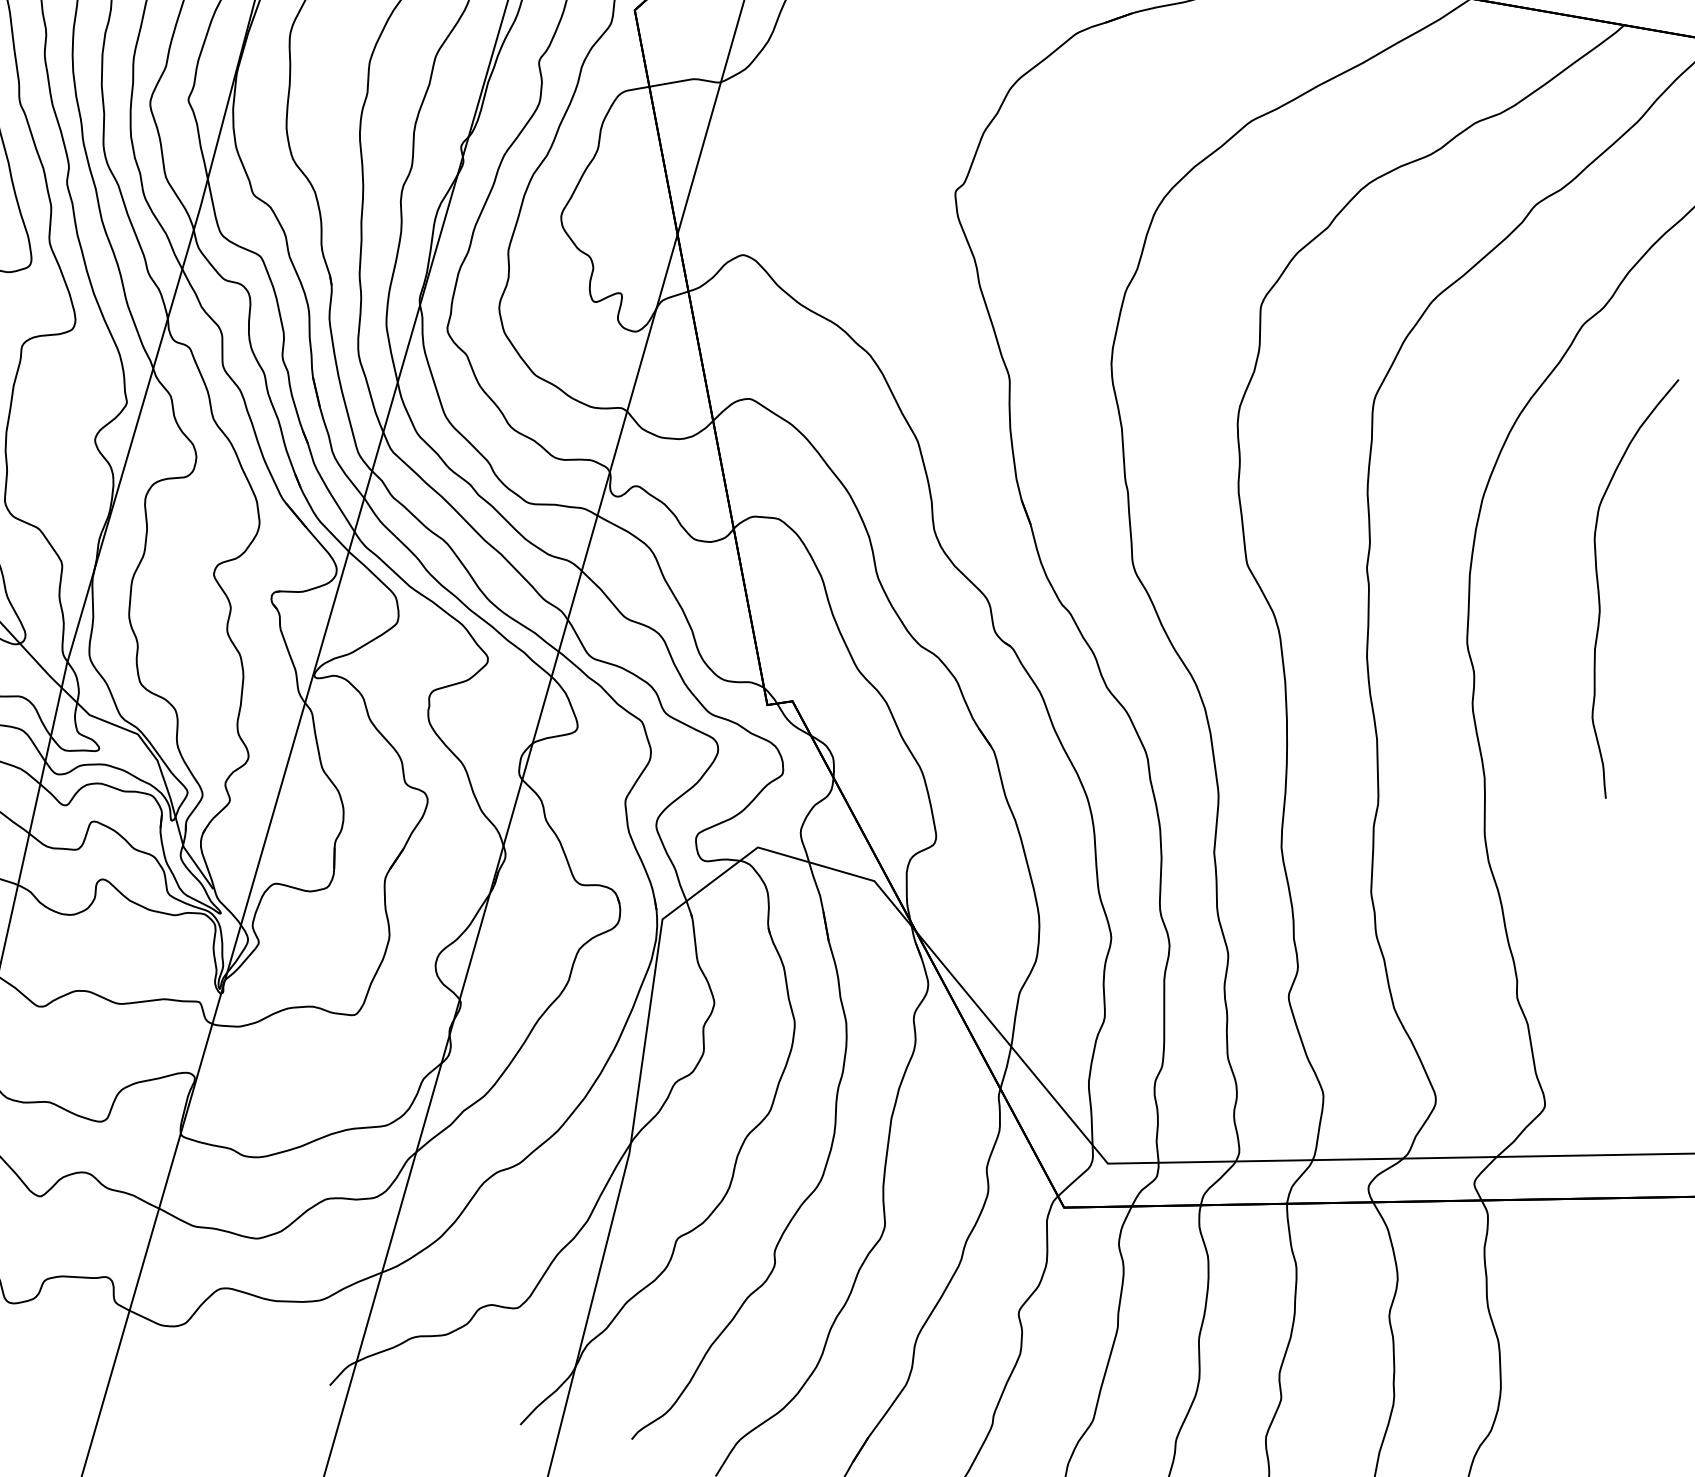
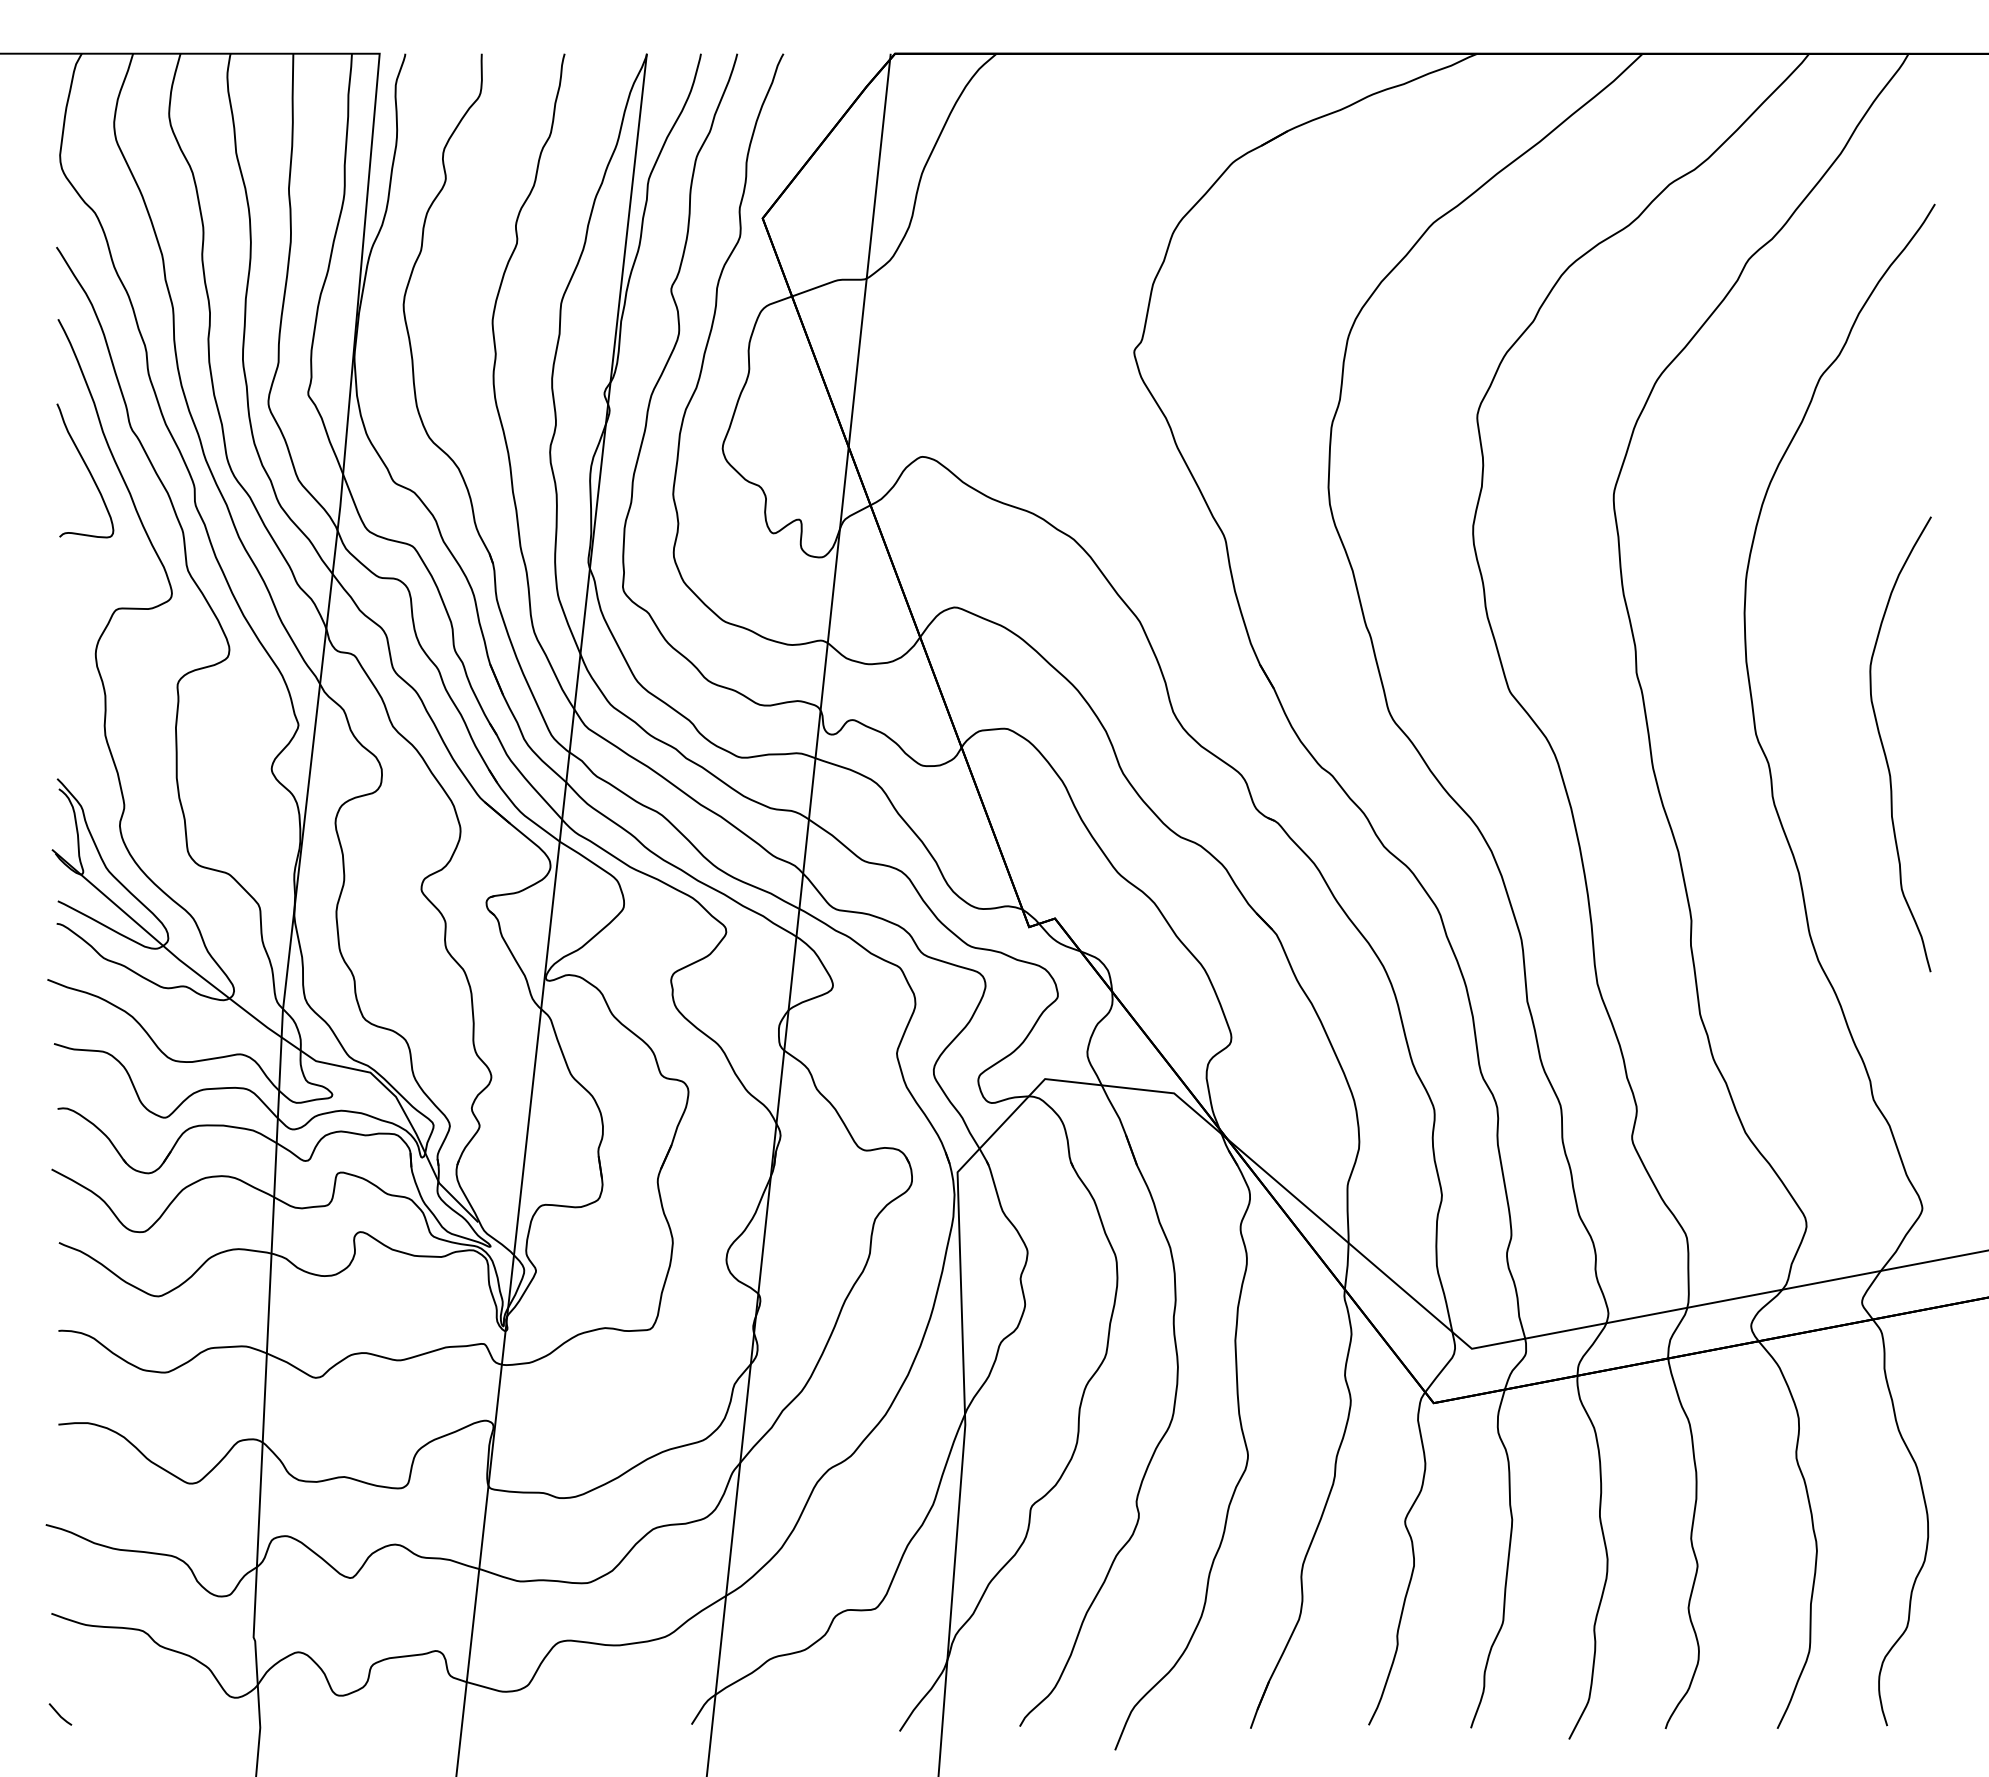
curve: (1598, 585) -> (1884, 748), moved

